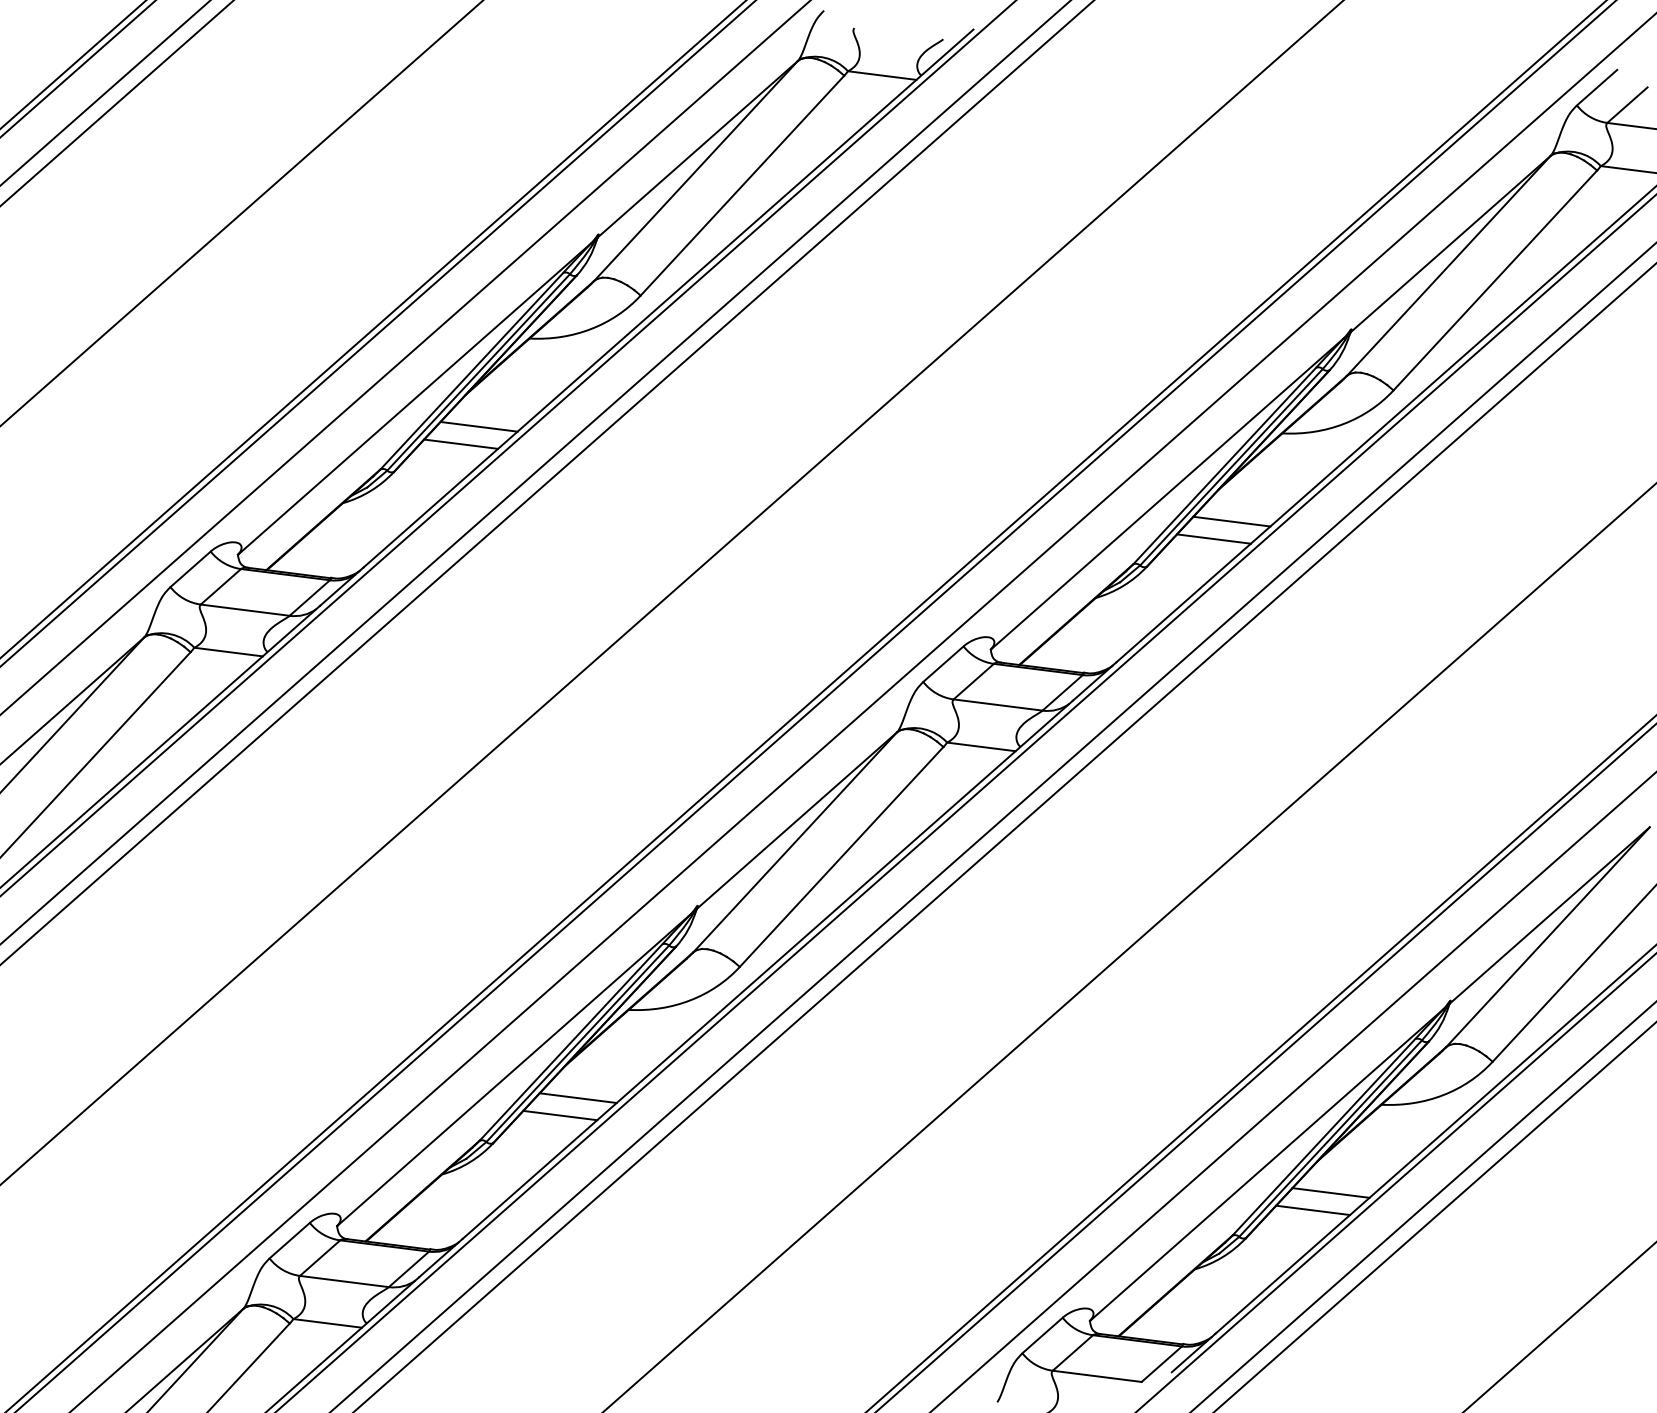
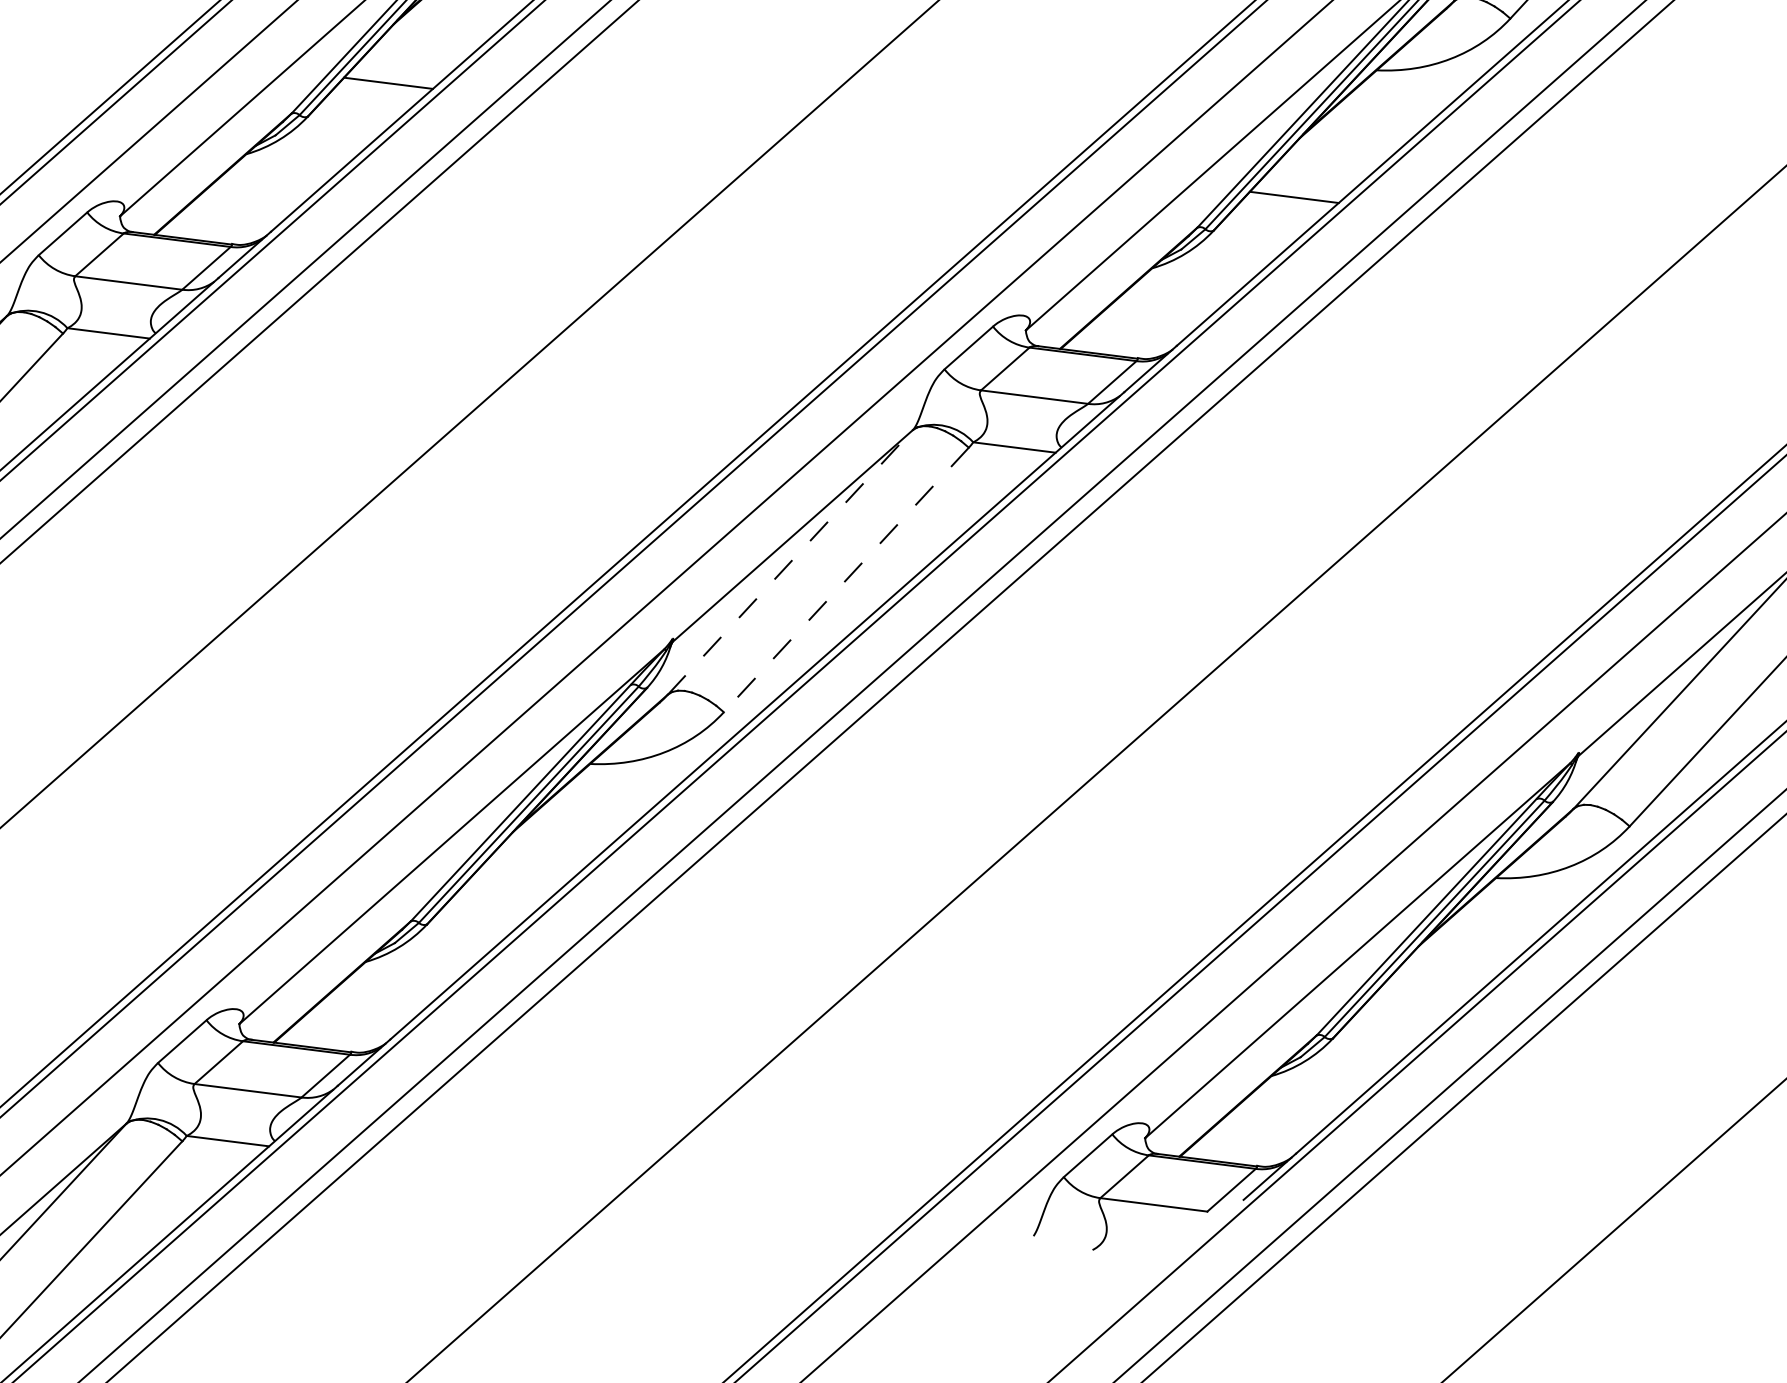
line: (478, 426) -> (409, 61), removed
line: (1231, 521) -> (1315, 176), removed
line: (795, 842) -> (790, 562), solid -> dashed
line: (841, 856) -> (846, 579), solid -> dashed
line: (577, 1098) -> (528, 870), removed
line: (560, 1115) -> (508, 891), removed
line: (1330, 1192) -> (1434, 983), removed
line: (1313, 1210) -> (1414, 1005), removed

